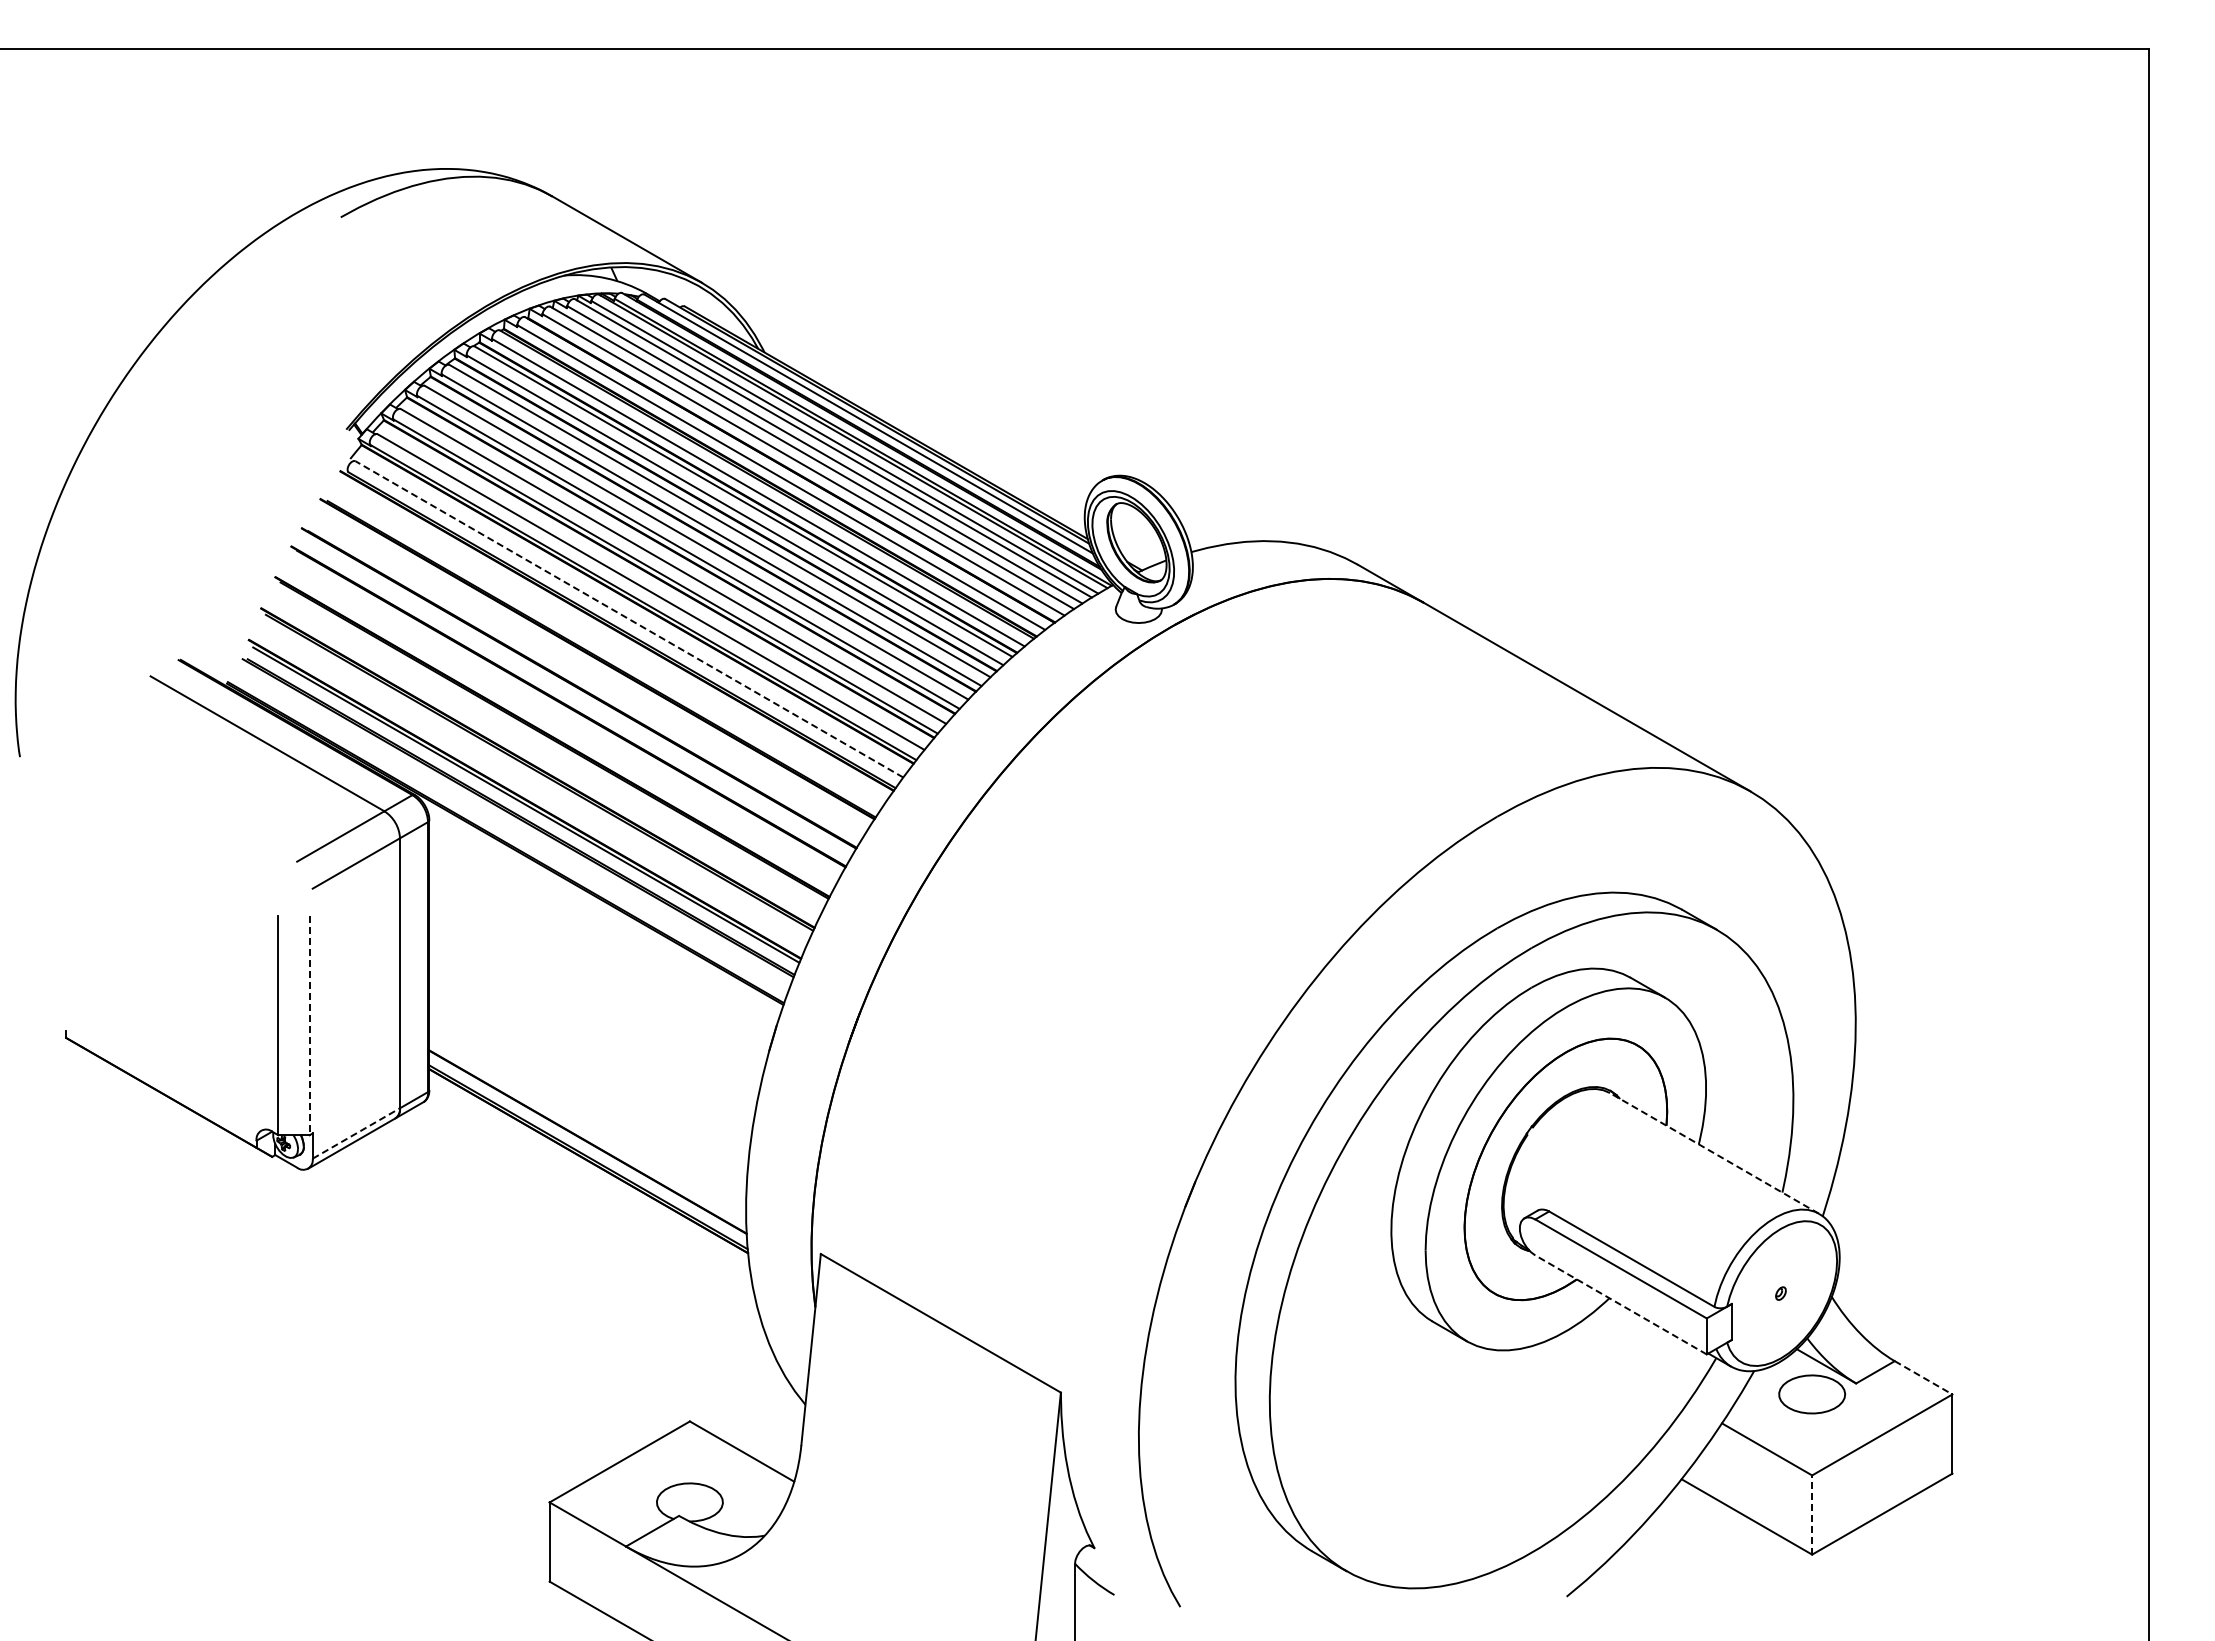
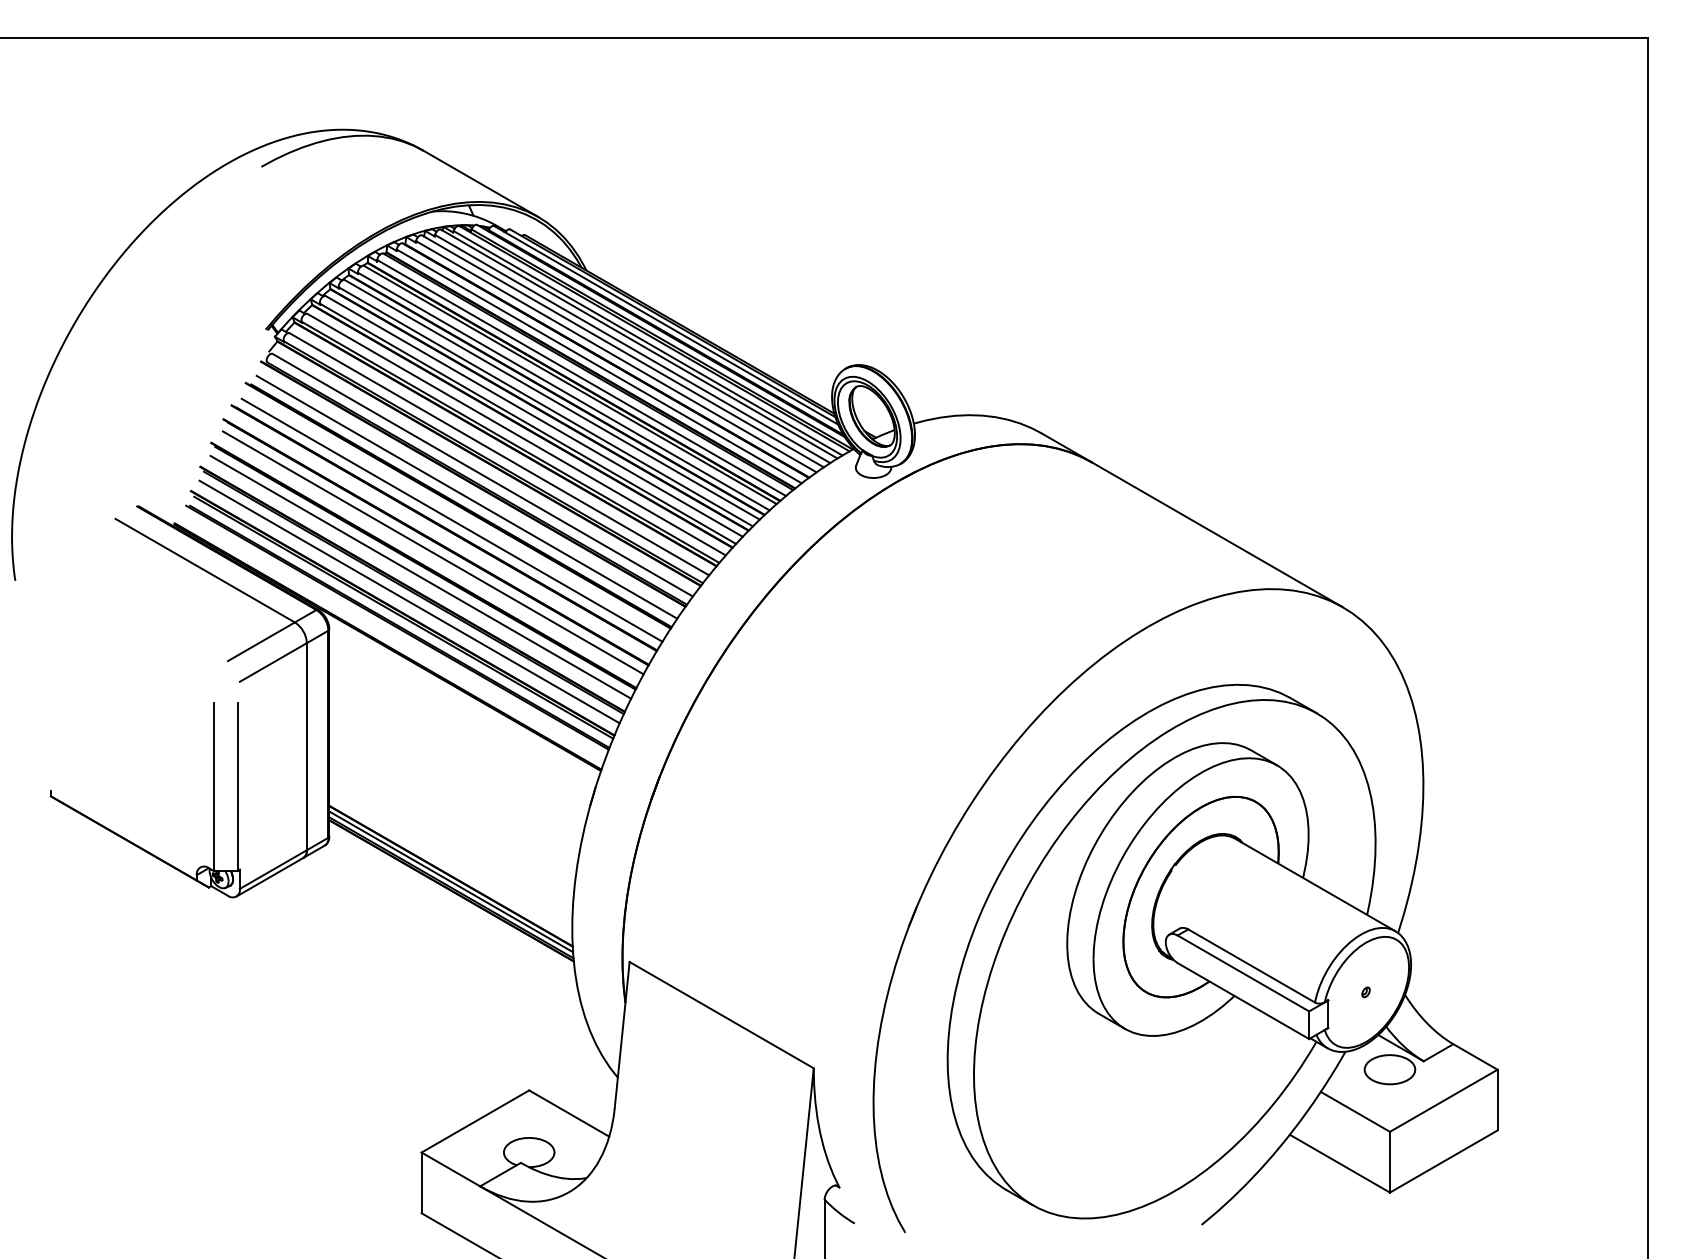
line: (628, 619) -> (482, 475), dashed -> solid
line: (608, 647) -> (466, 496), added
line: (589, 677) -> (452, 519), added
line: (564, 720) -> (433, 552), added
line: (548, 752) -> (420, 577), added
line: (533, 784) -> (409, 601), added
line: (309, 1025) -> (237, 786), dashed -> solid
line: (356, 1133) -> (273, 869), dashed -> solid
line: (588, 1149) -> (451, 881), added
line: (1714, 1153) -> (1315, 884), dashed -> solid
line: (1621, 1304) -> (1243, 1000), dashed -> solid
line: (1924, 1378) -> (1476, 1057), dashed -> solid
line: (1812, 1515) -> (1390, 1162), dashed -> solid

